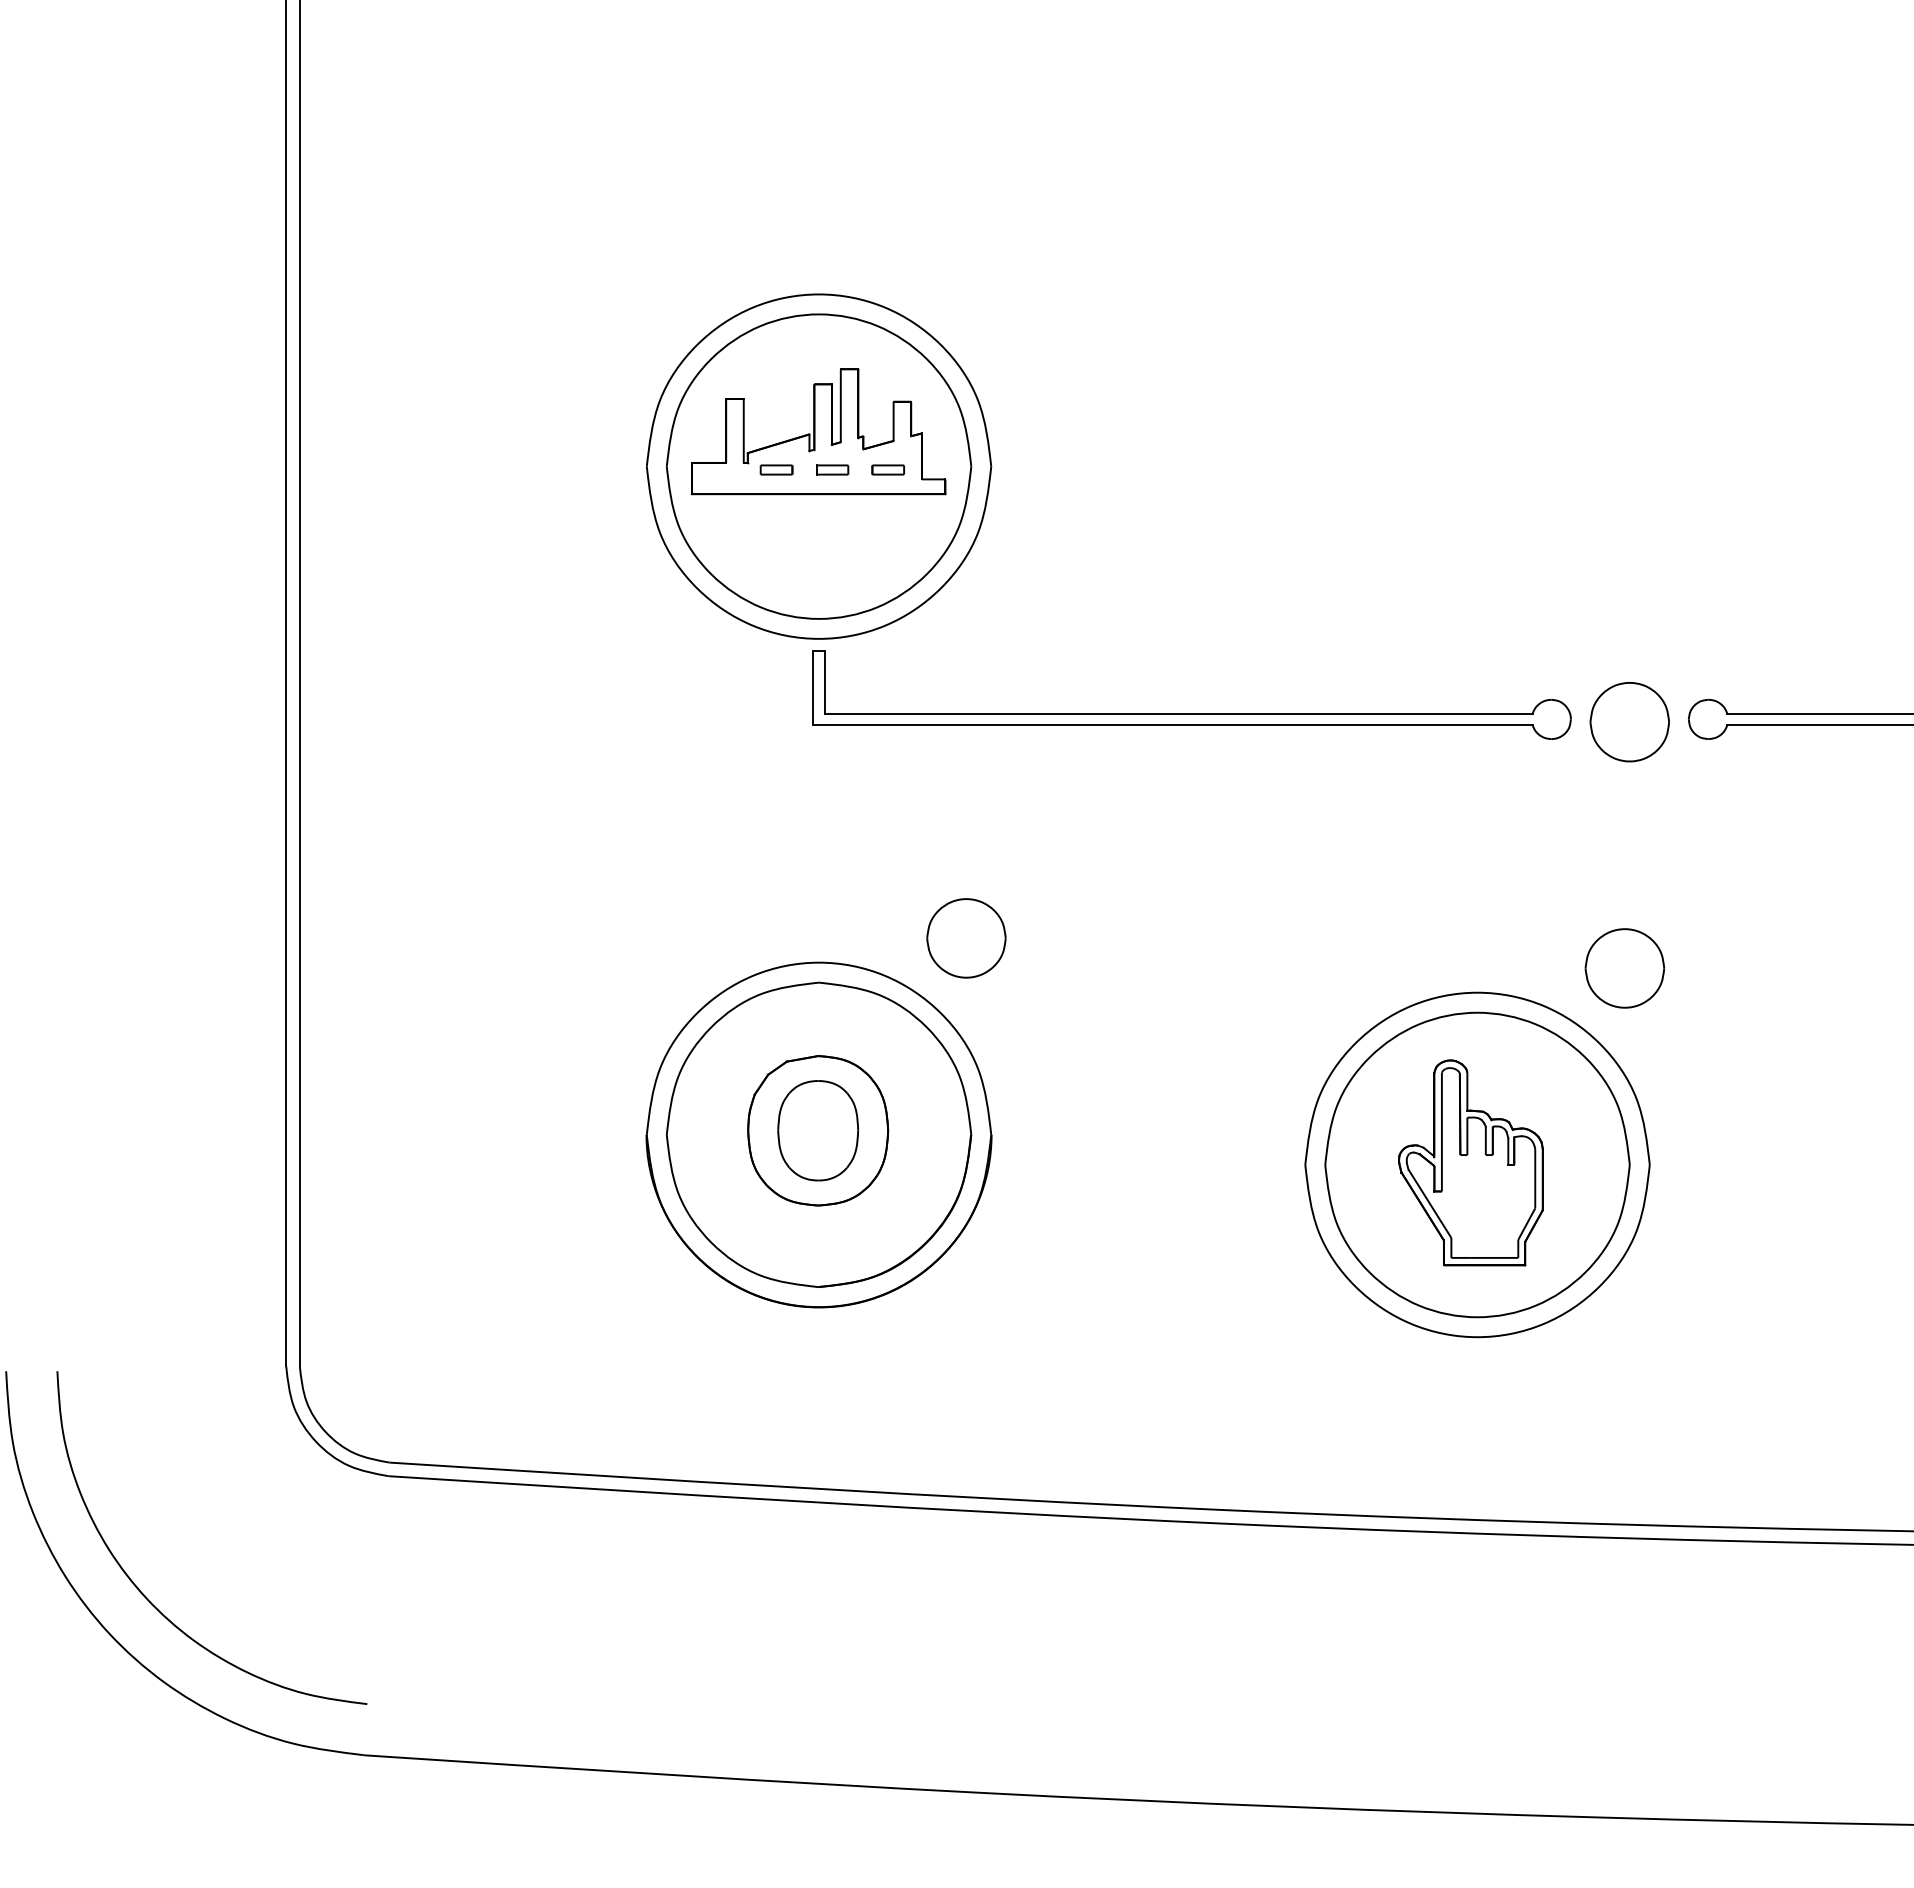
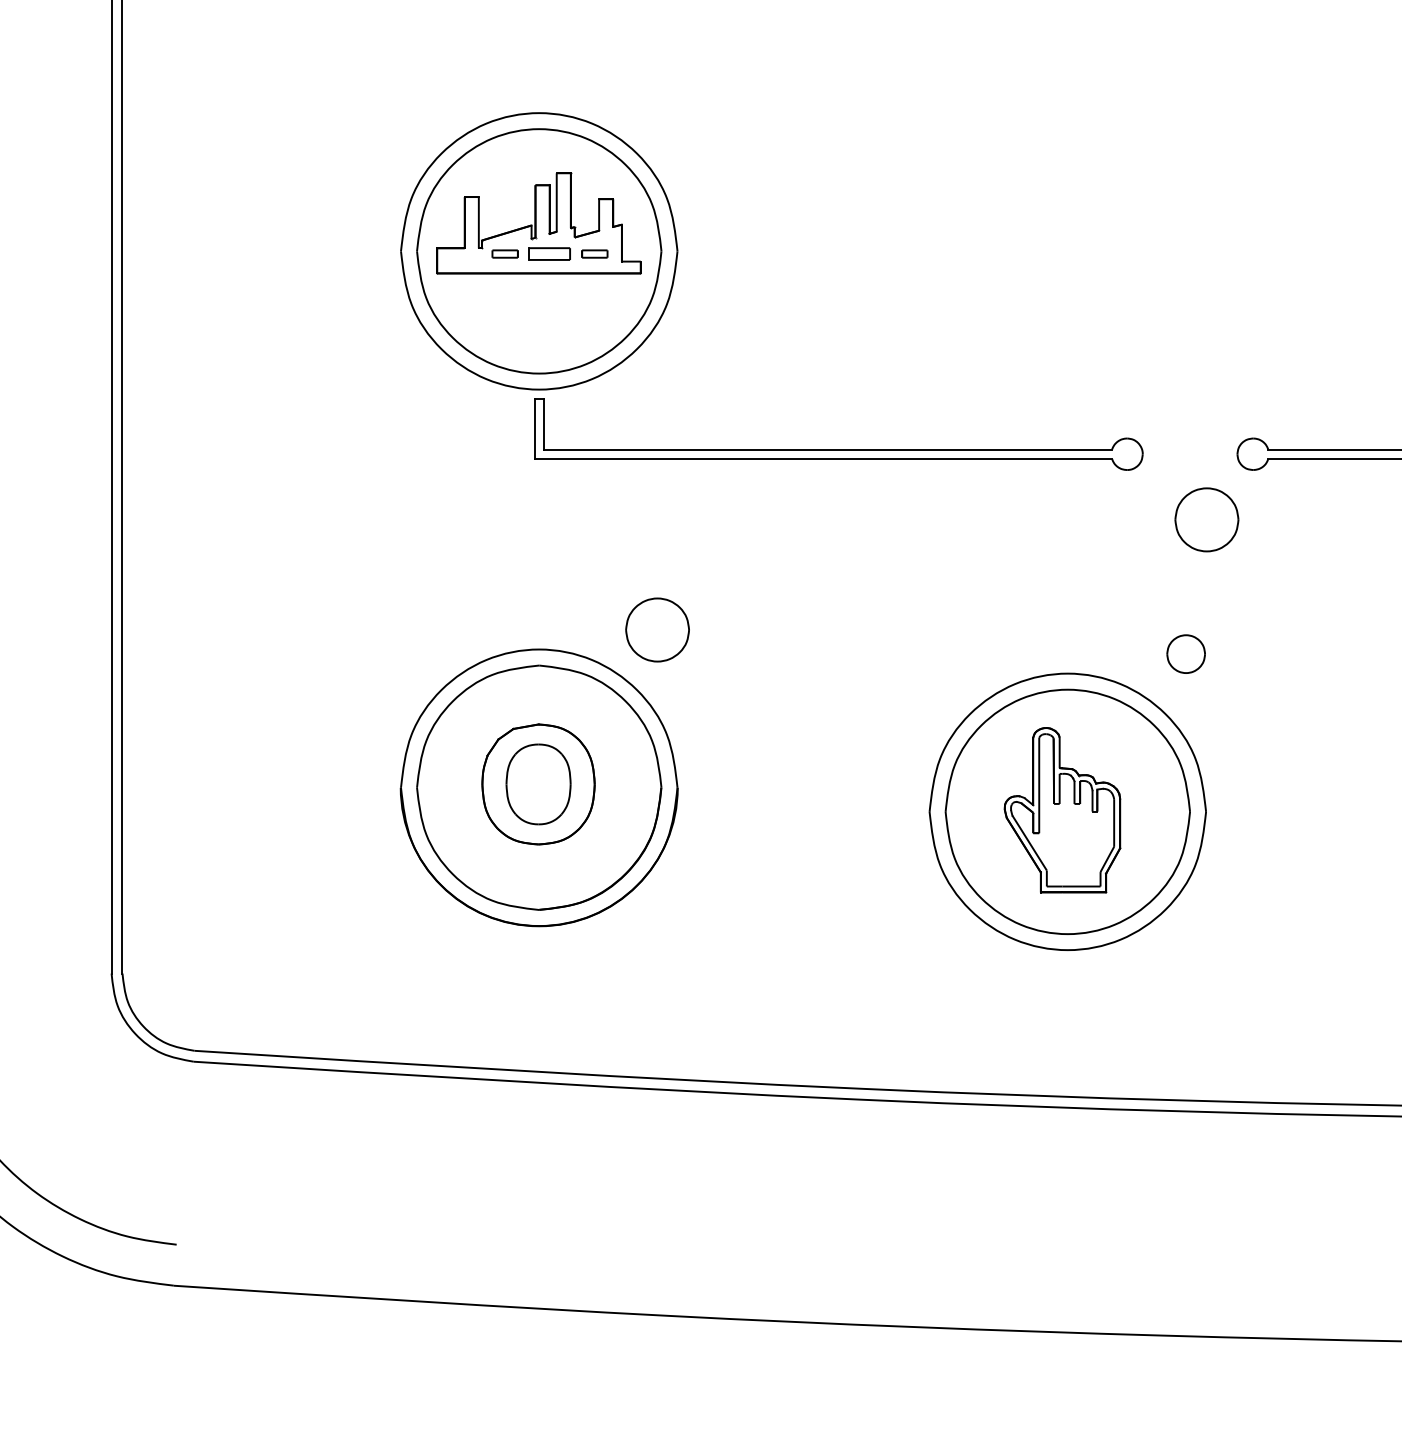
part: (832, 469) -> (550, 253), size x1.6
part: (1629, 722) -> (1206, 520), moved
part: (1624, 968) -> (1185, 654), size x0.6

